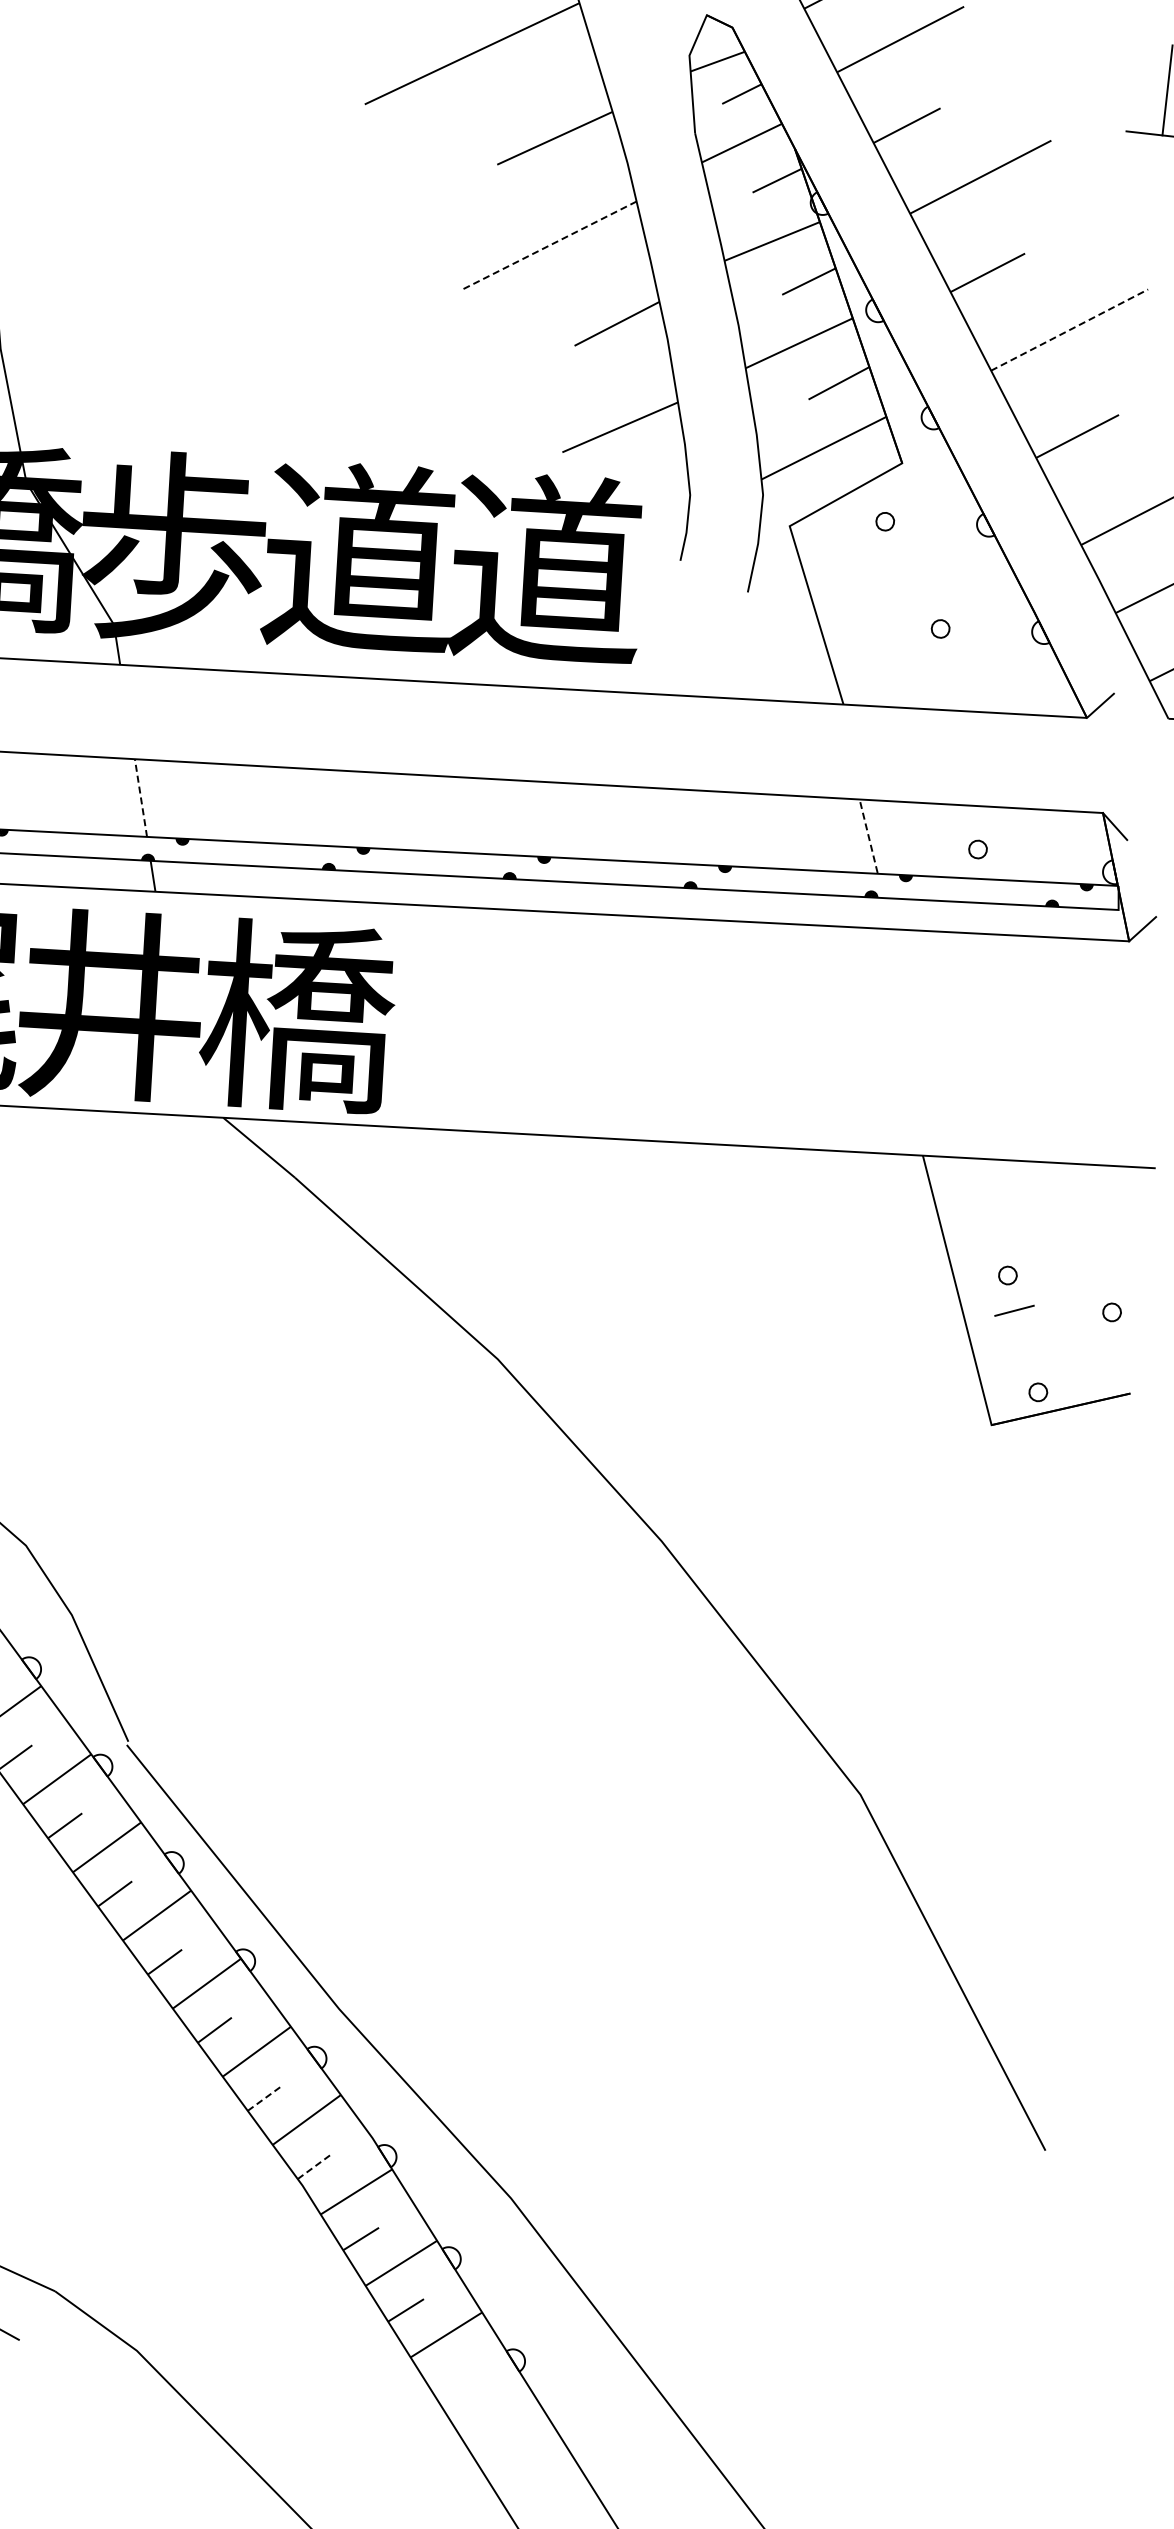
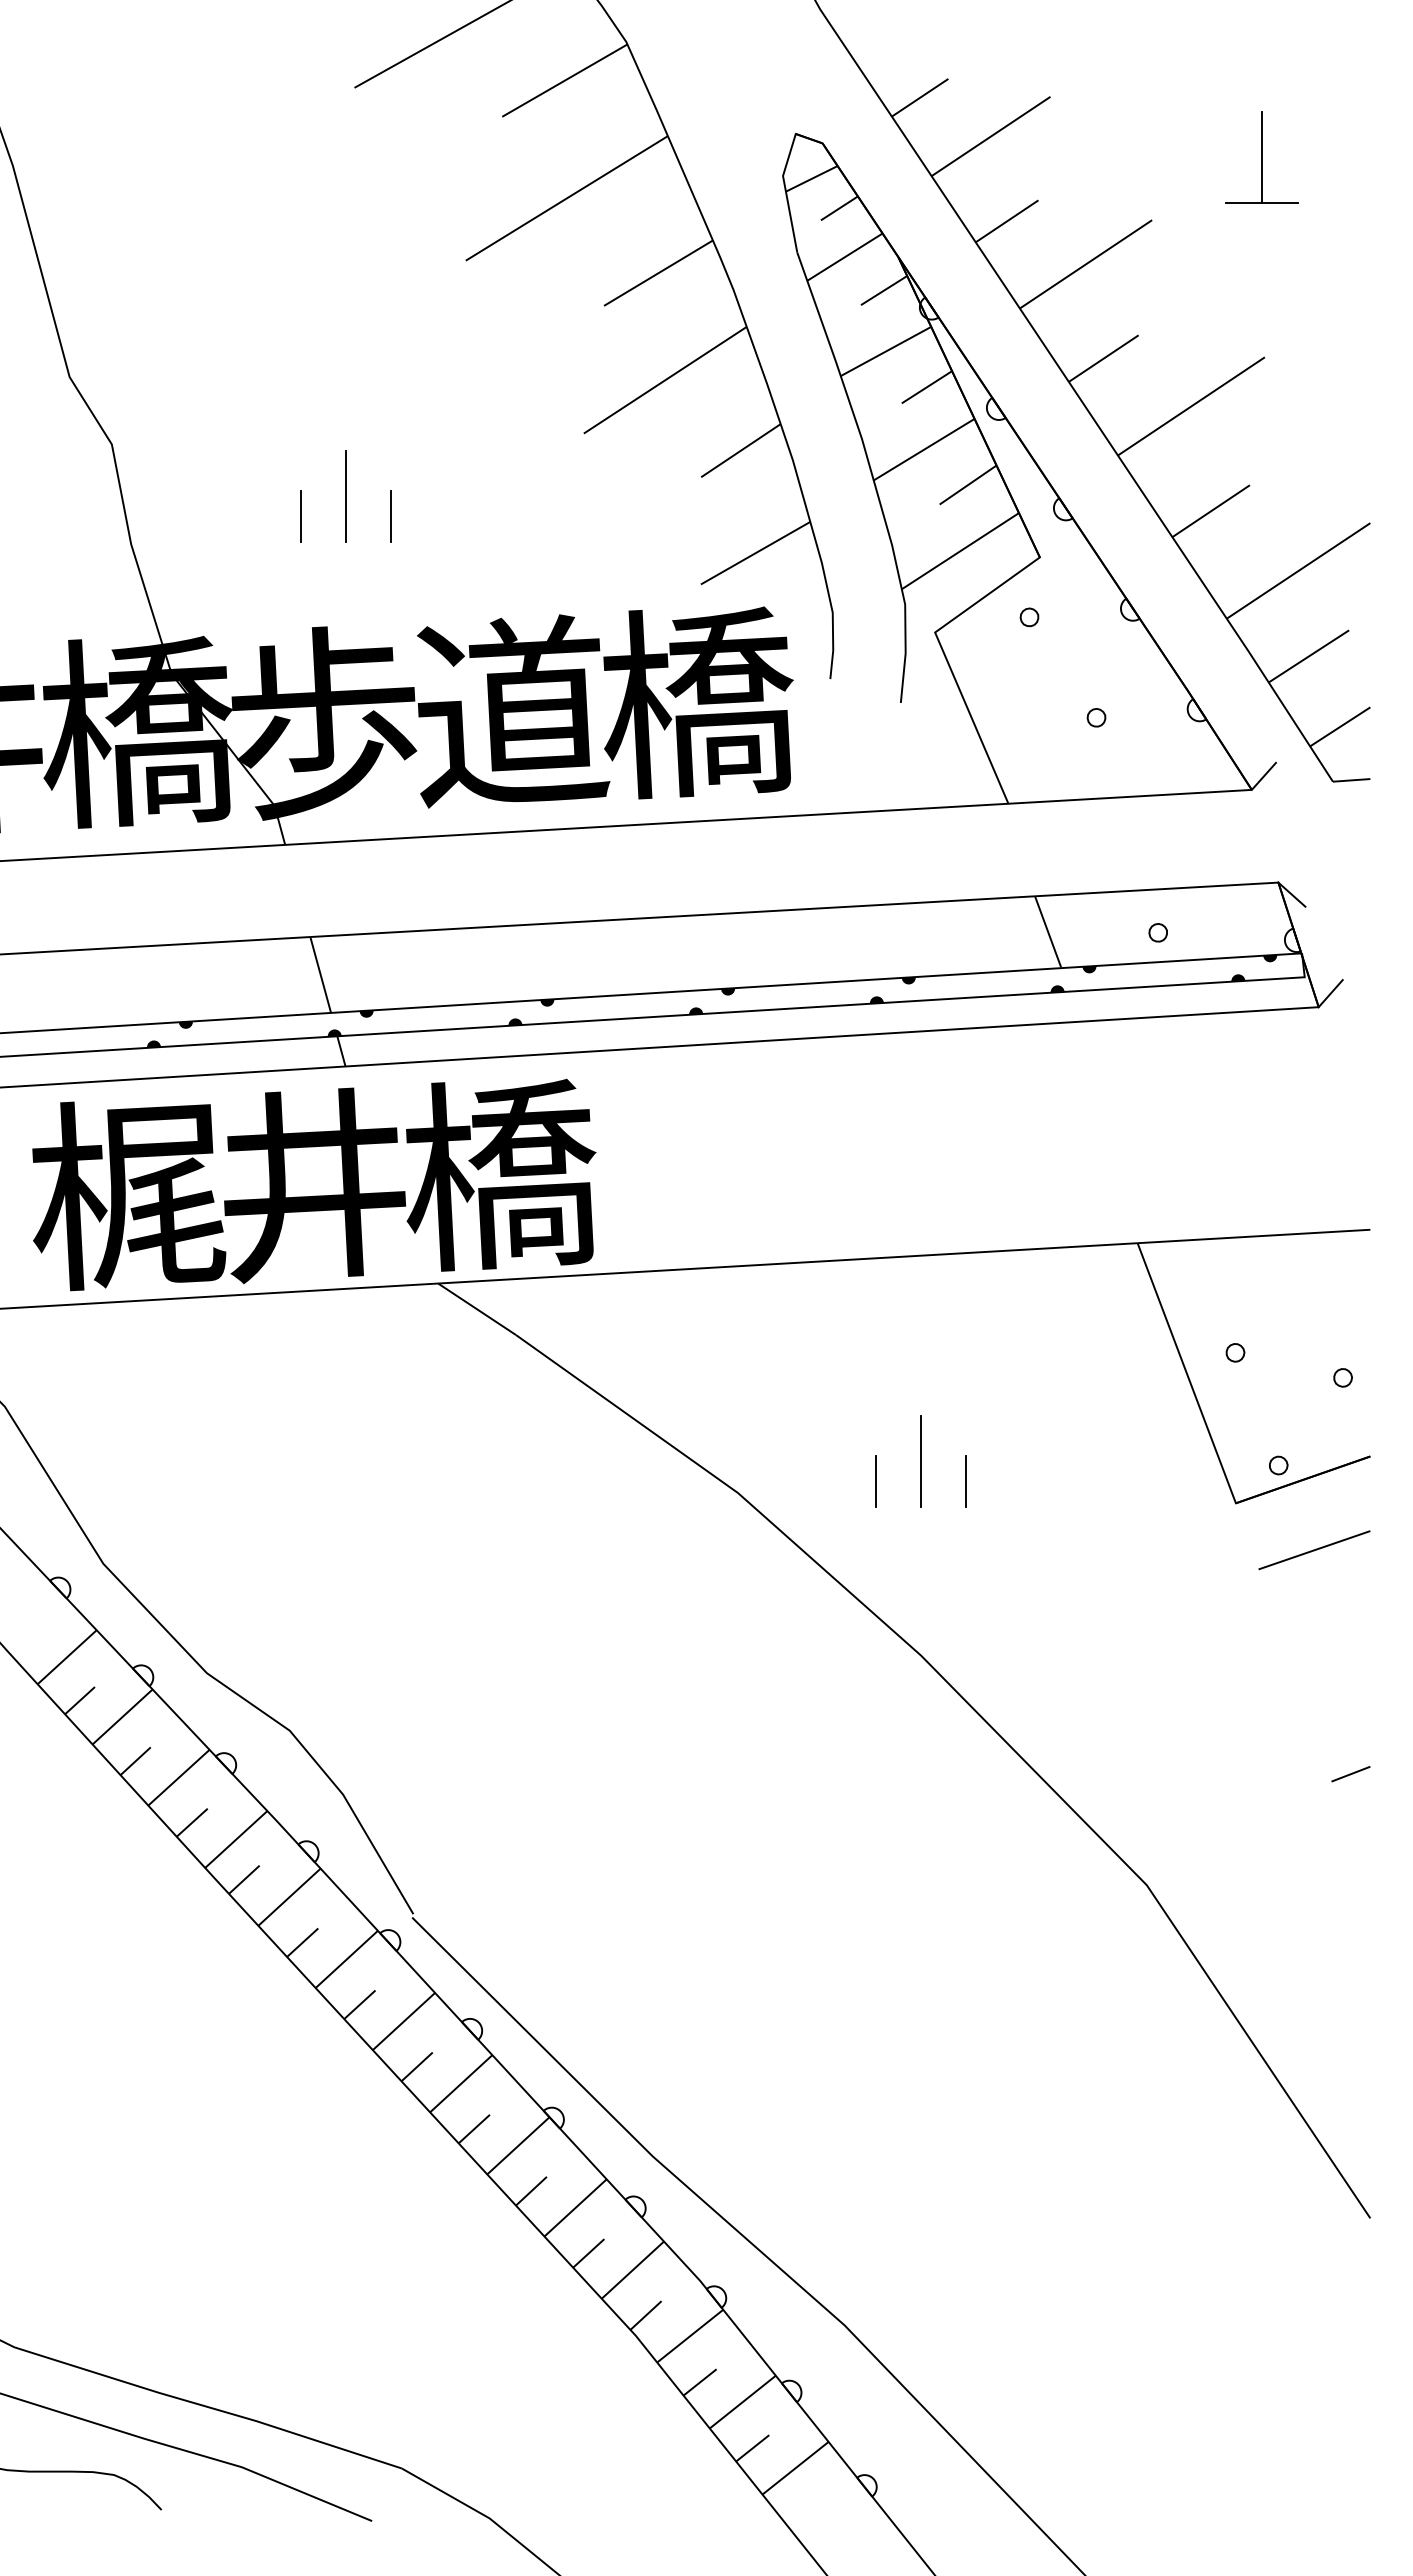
line: (548, 245) -> (664, 380), dashed -> solid
line: (218, 325) -> (345, 496), added
line: (1069, 330) -> (1191, 406), dashed -> solid
line: (172, 339) -> (300, 515), added
line: (262, 349) -> (391, 515), added
text: (548, 568) -> (700, 701), 道 -> 橋
line: (140, 797) -> (320, 974), dashed -> solid
line: (869, 835) -> (1048, 931), dashed -> solid
line: (1014, 1311) -> (1350, 1774), moved
line: (682, 1348) -> (920, 1461), added
line: (635, 1362) -> (875, 1480), added
line: (726, 1372) -> (966, 1480), added
line: (1064, 1480) -> (1314, 1550), added
line: (265, 2098) -> (589, 2253), dashed -> solid
line: (315, 2166) -> (646, 2315), dashed -> solid

